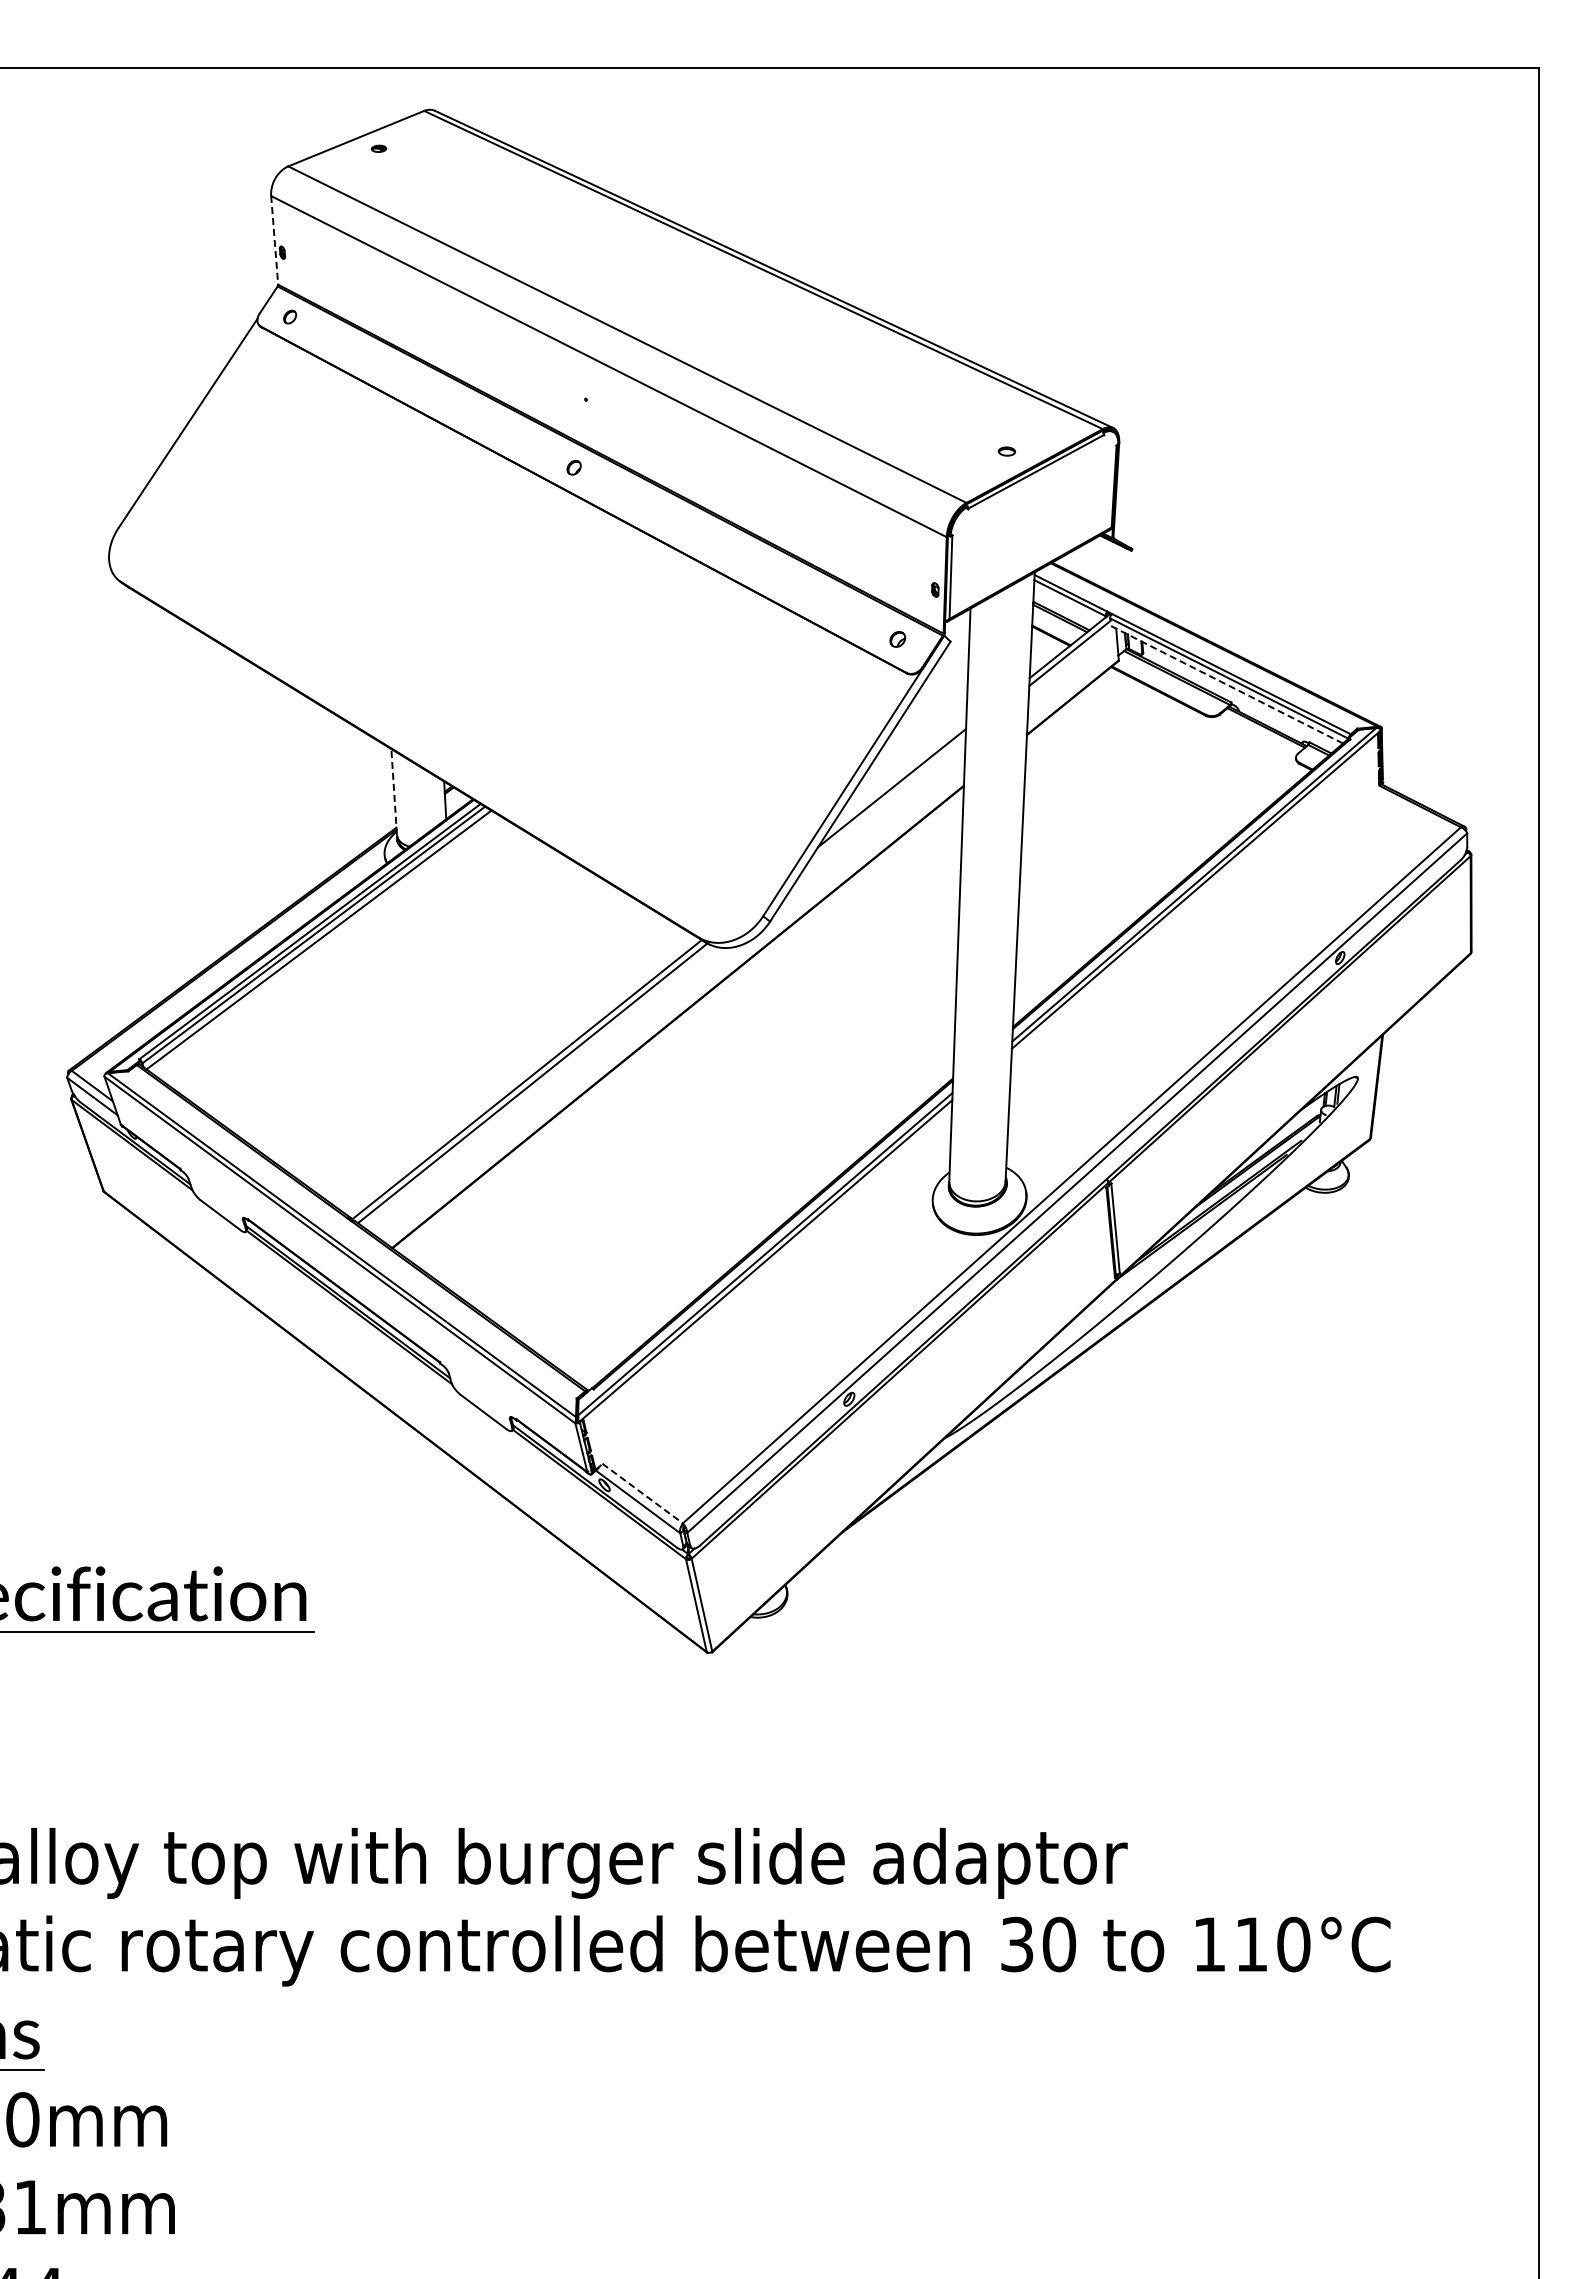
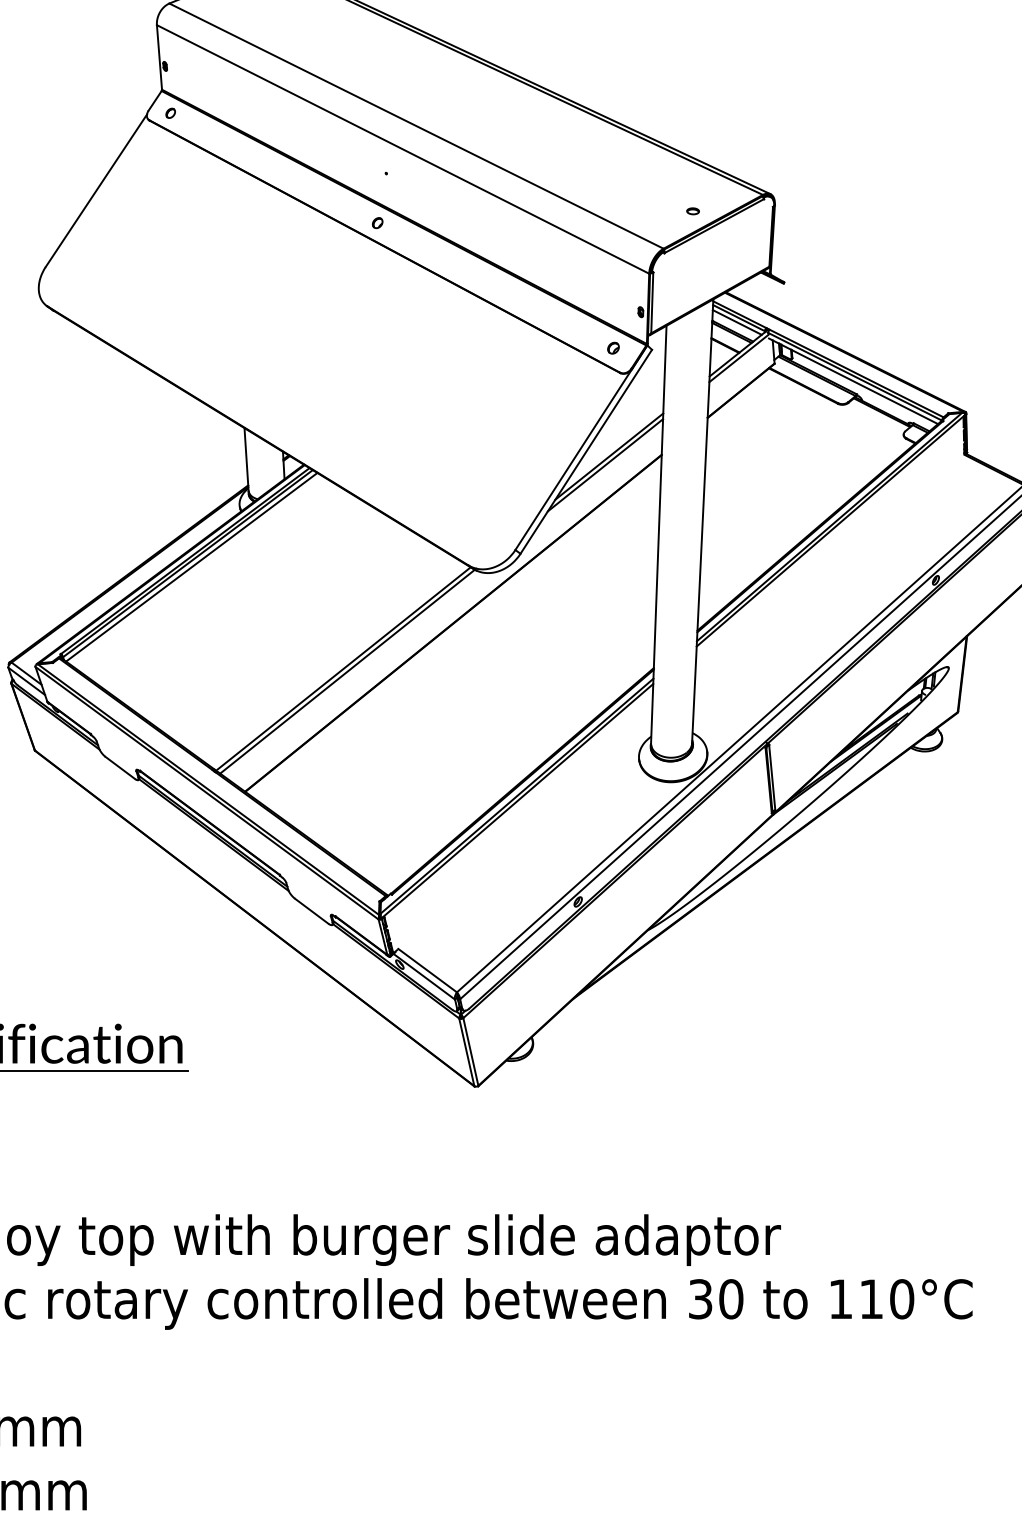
line: (274, 240) -> (159, 57), dashed -> solid
line: (1067, 604) -> (737, 322), added
line: (1227, 684) -> (853, 381), dashed -> solid
line: (394, 791) -> (246, 459), dashed -> solid
line: (886, 799) -> (605, 464), added
line: (643, 1493) -> (428, 970), dashed -> solid

